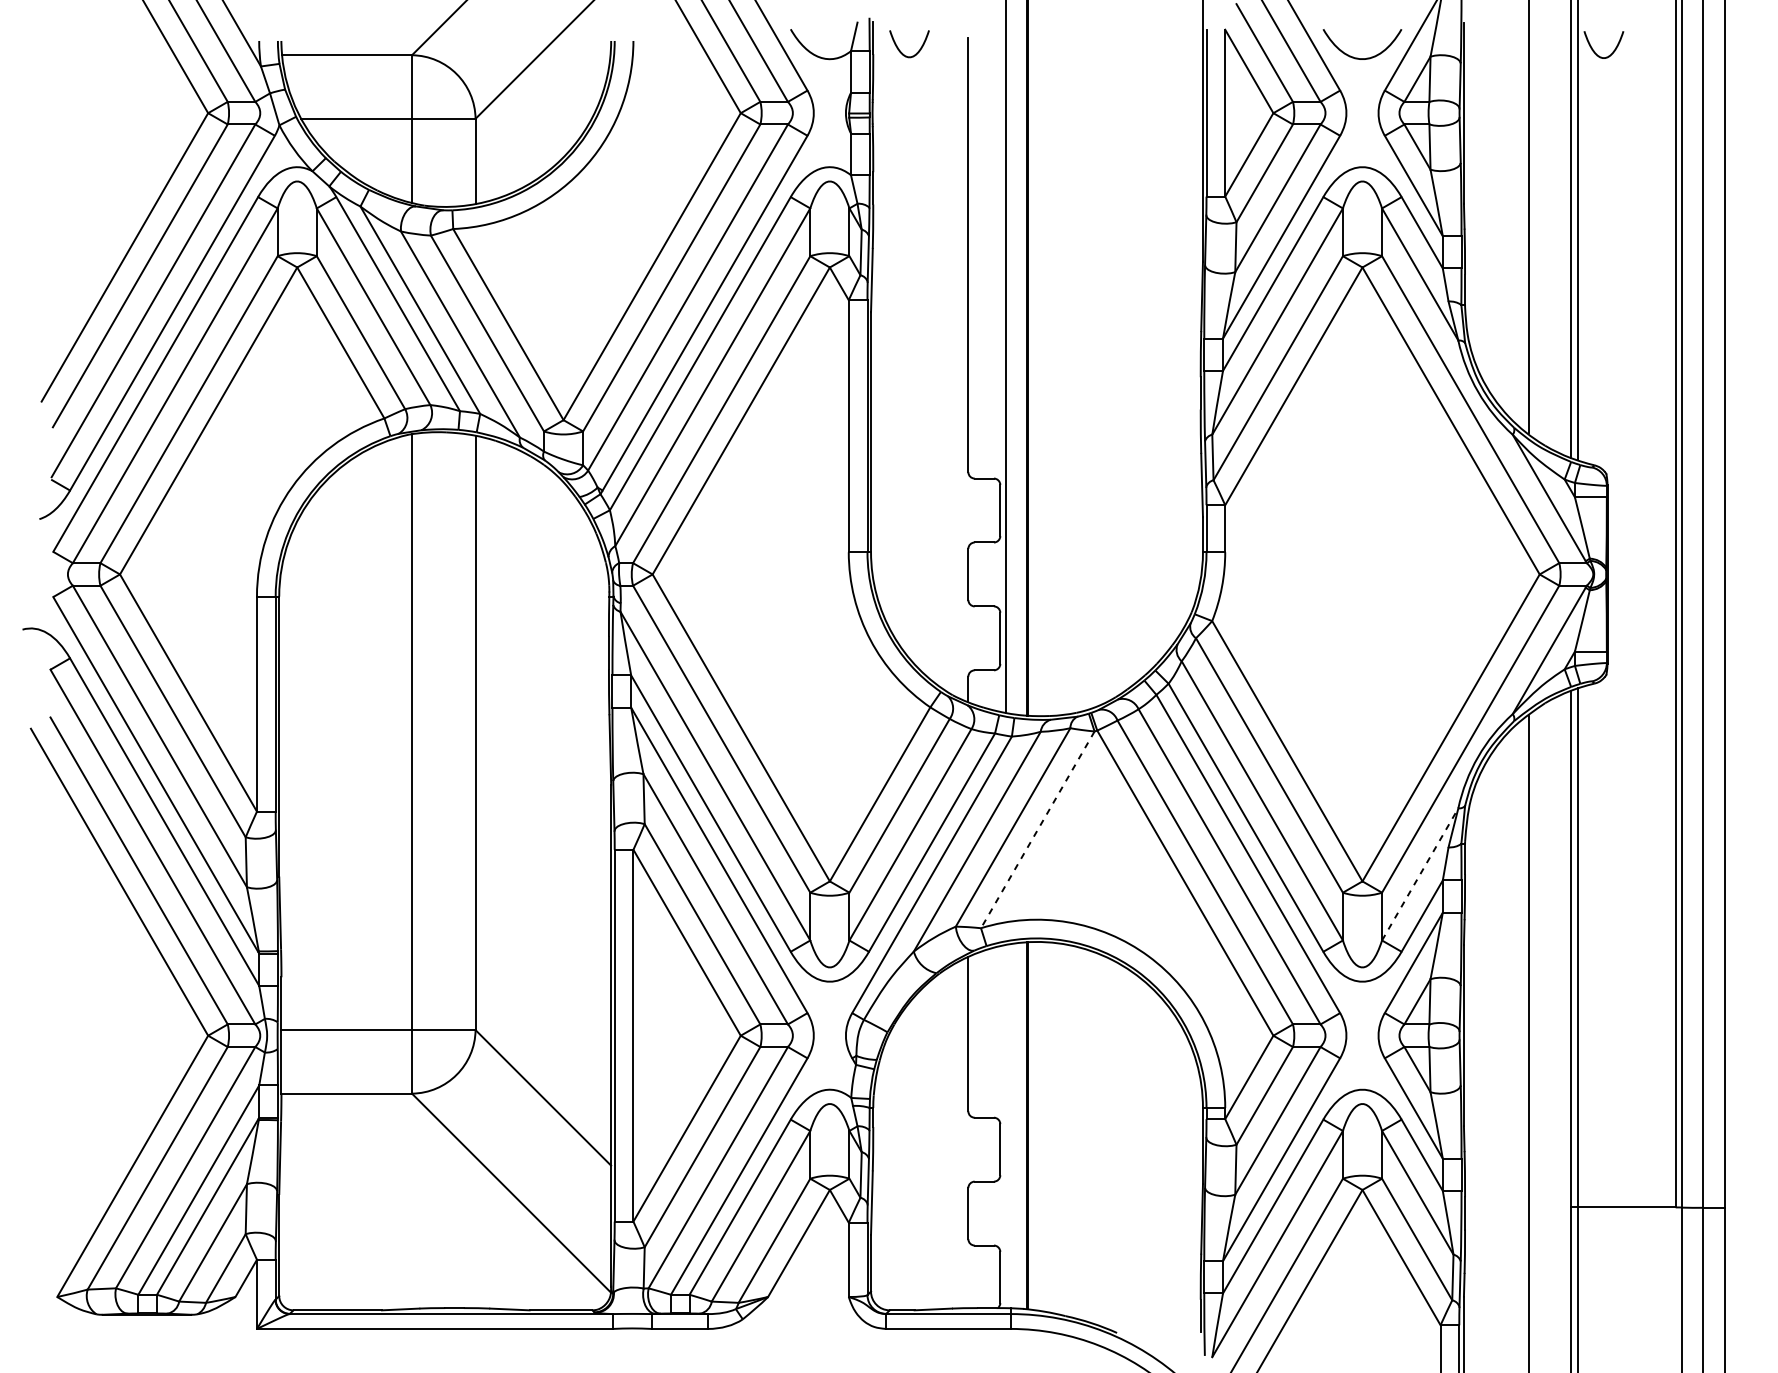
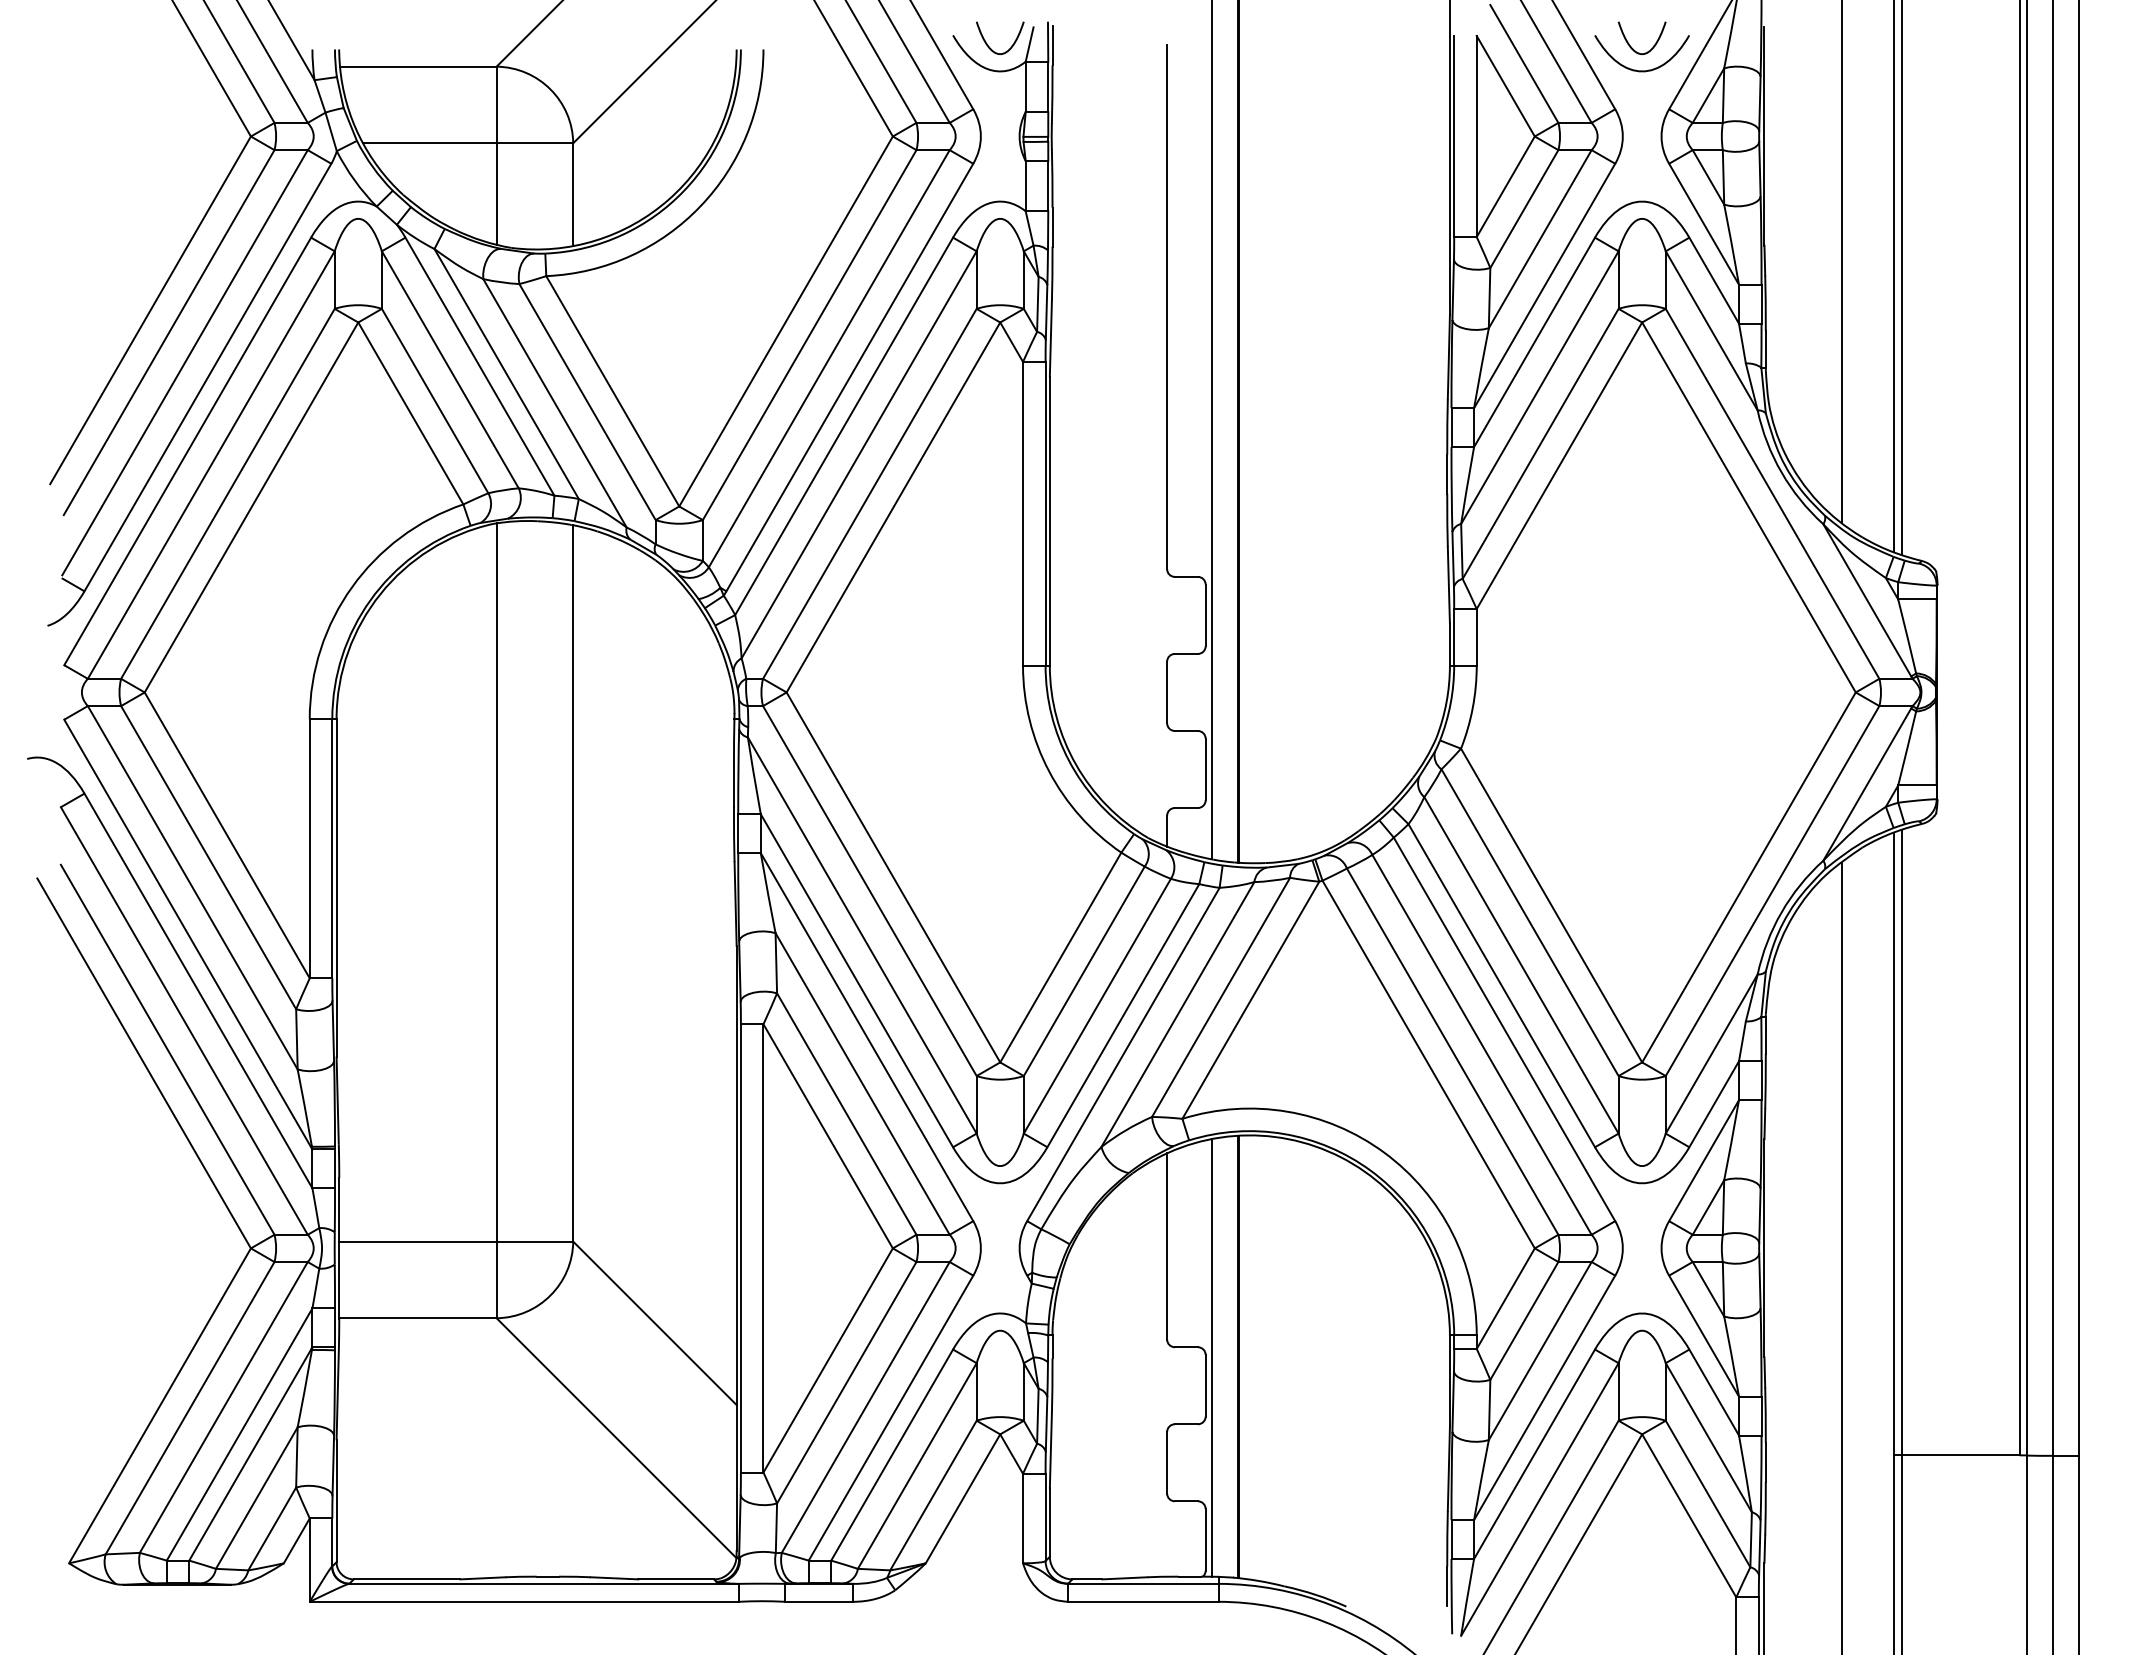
curve: (1593, 49) -> (1629, 43), moved
curve: (918, 50) -> (1011, 45), moved
line: (1037, 830) -> (1250, 1000), dashed -> solid
line: (1420, 874) -> (1711, 1054), dashed -> solid
line: (1005, 1126) -> (1212, 1357), added

